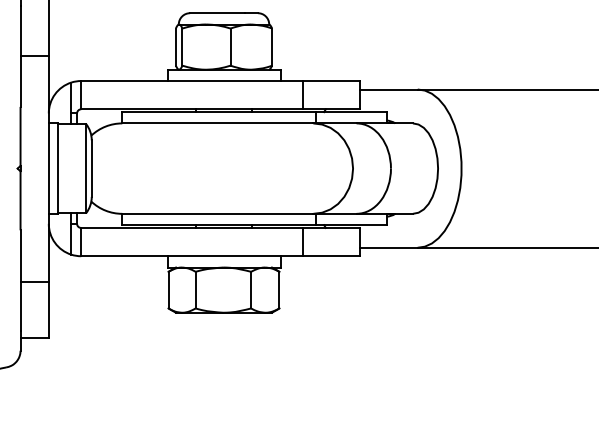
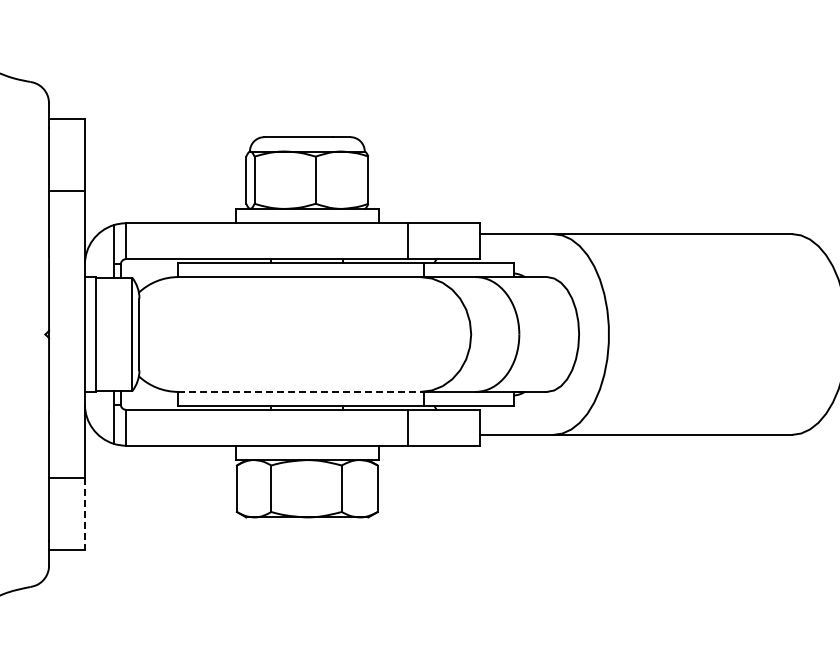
line: (218, 213) -> (300, 391), solid -> dashed
line: (48, 309) -> (84, 513), solid -> dashed

